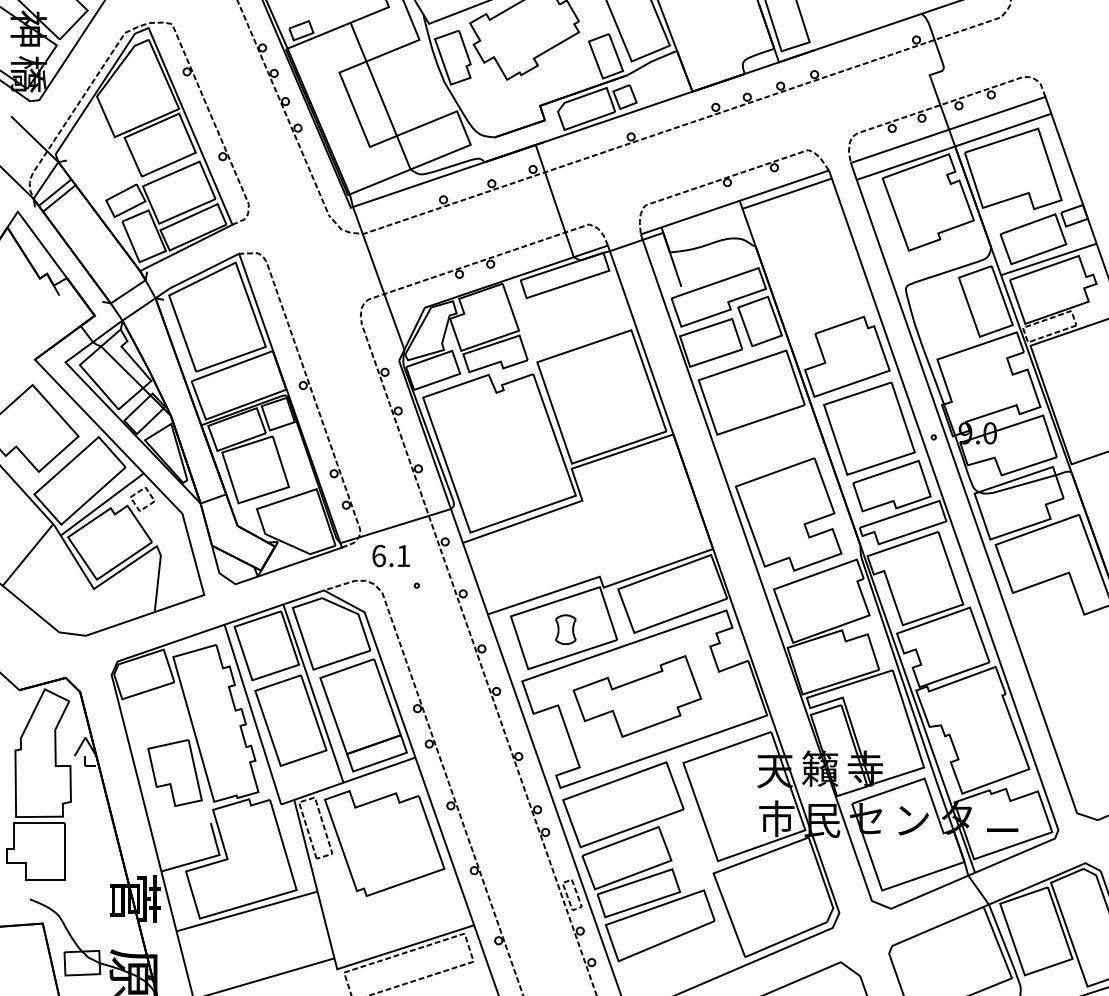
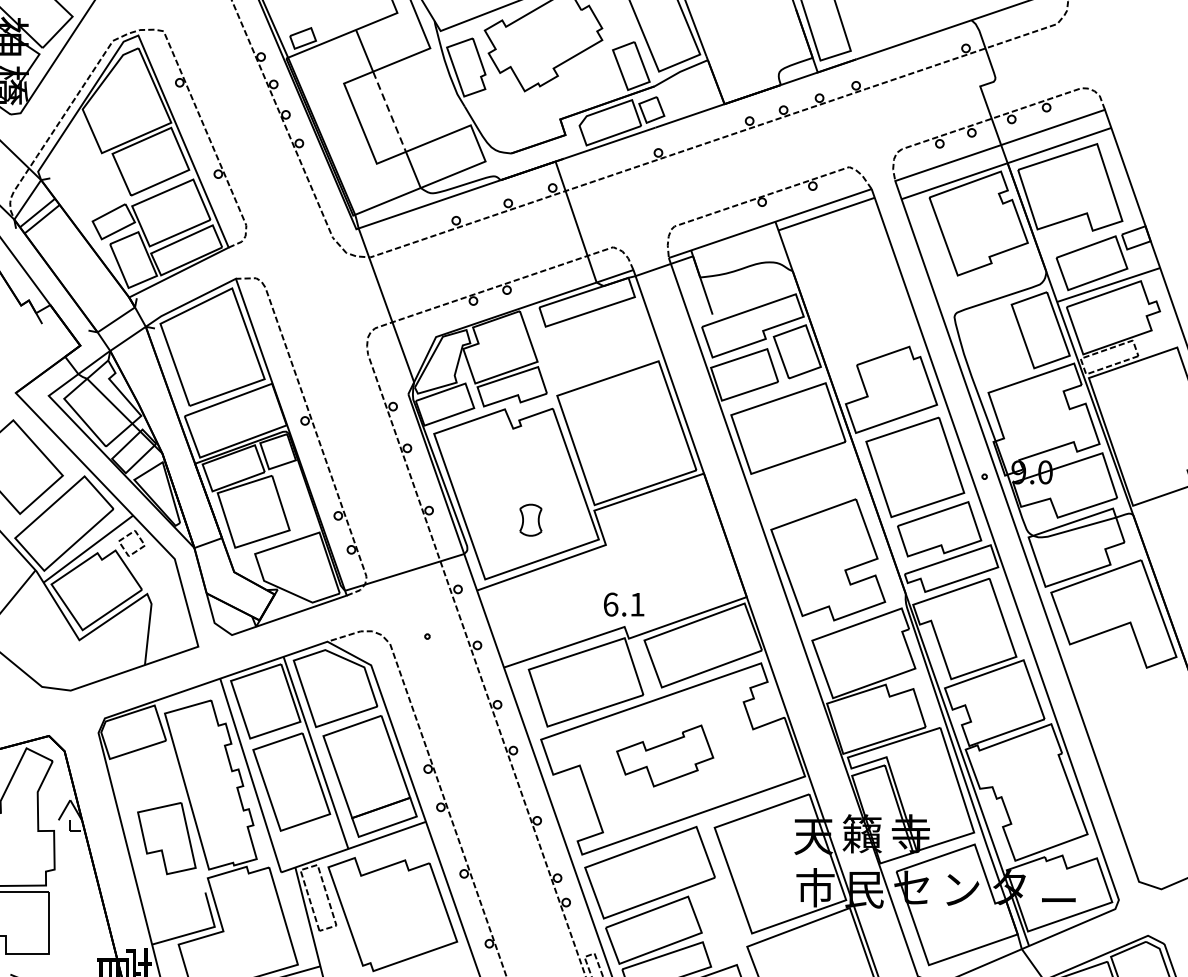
line: (381, 99) -> (389, 112), solid -> dashed
text: (390, 555) -> (623, 604), moved
part: (565, 629) -> (530, 519), moved
part: (637, 696) -> (665, 756), size x0.7

